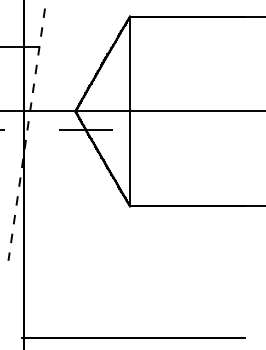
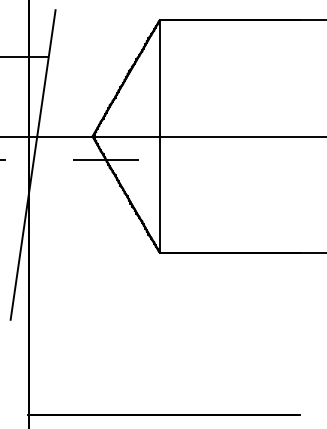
line: (27, 135) -> (33, 165), dashed -> solid

